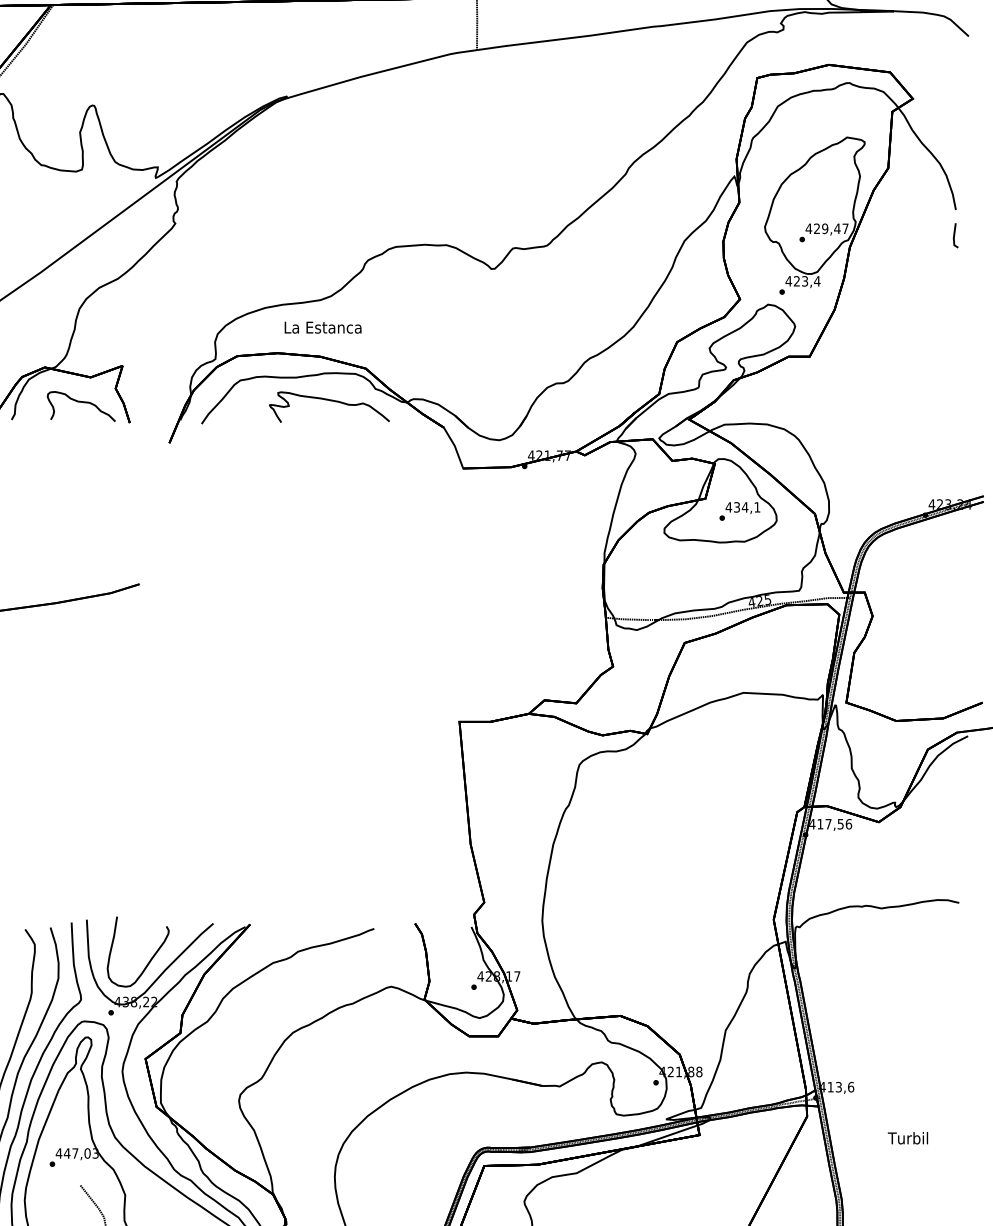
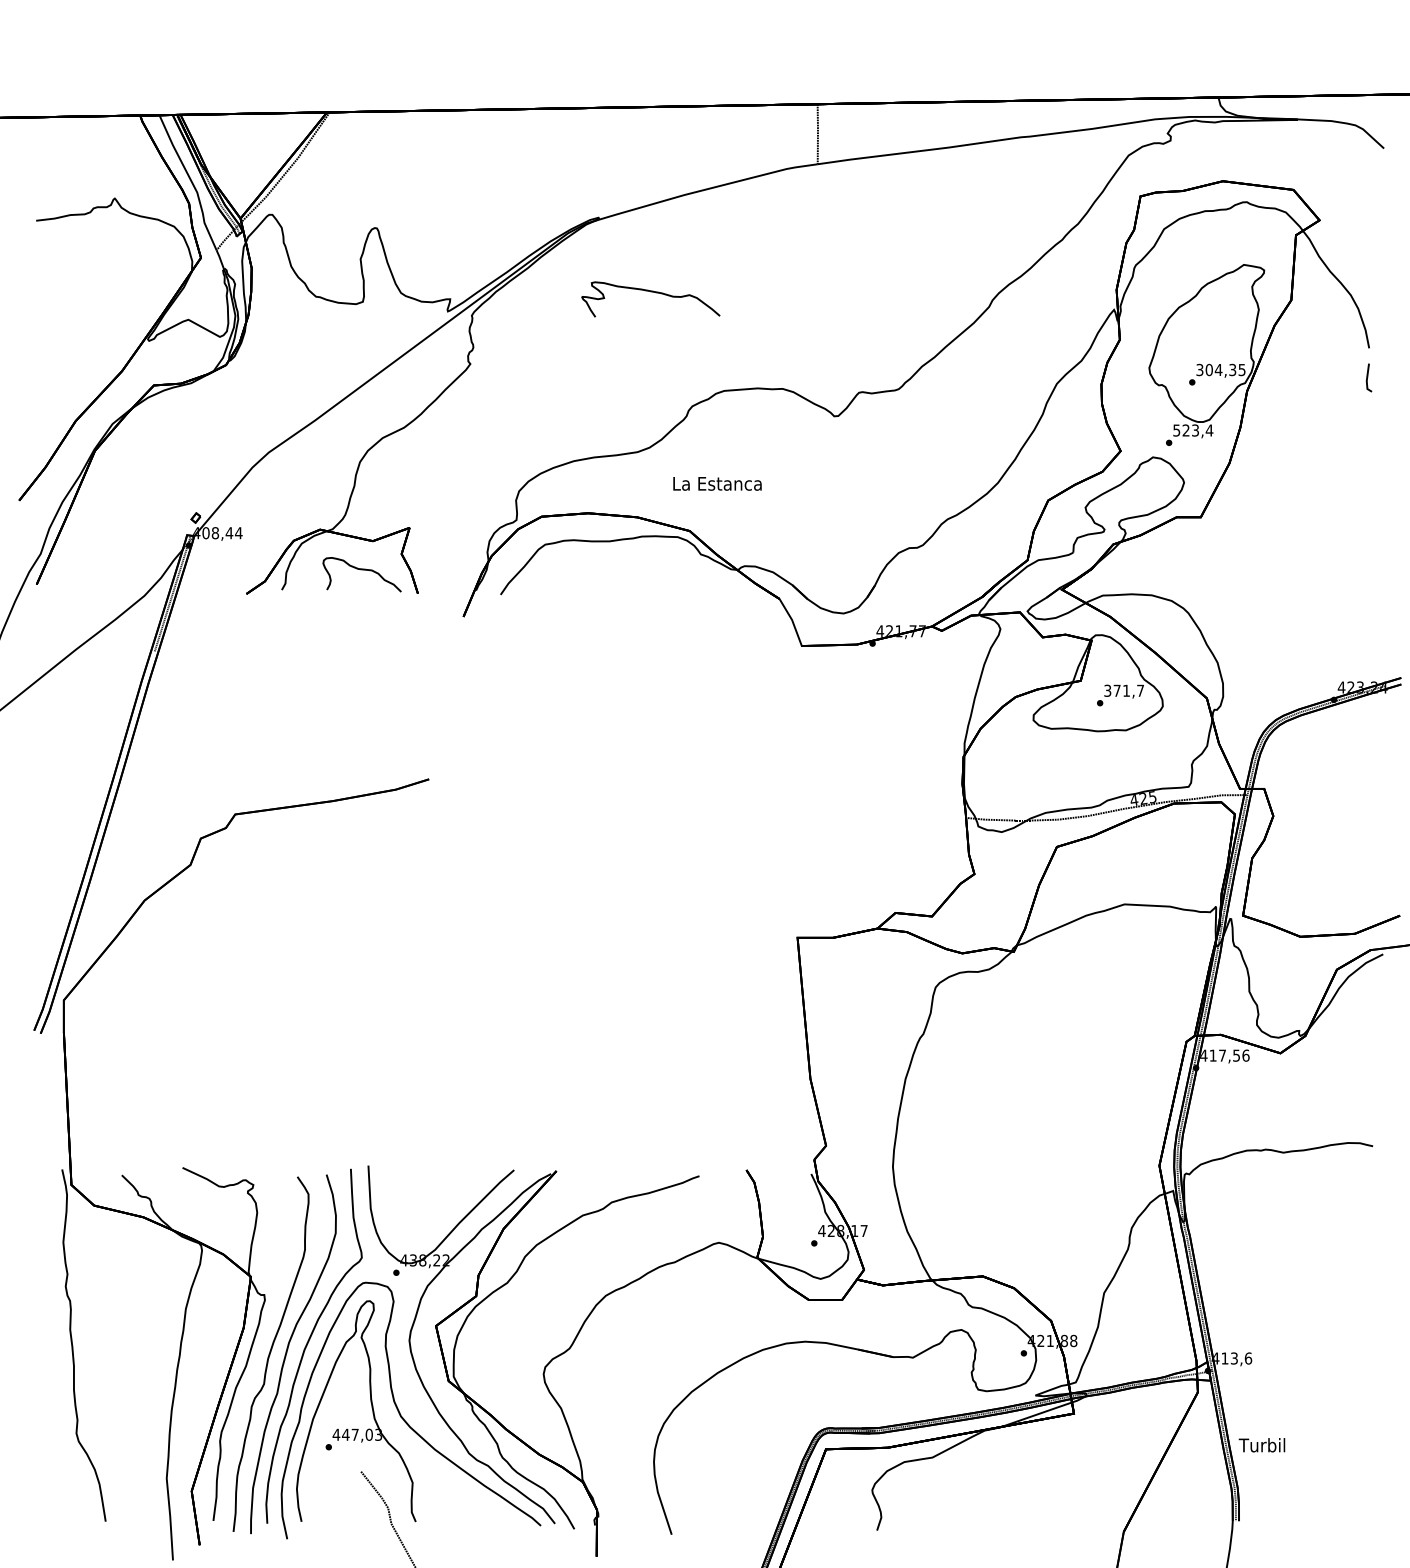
text: (826, 228) -> (1220, 369), 429,47 -> 304,35
text: (788, 281) -> (1176, 430), 423,4 -> 523,4
text: (323, 327) -> (717, 483), moved
curve: (329, 401) -> (650, 292), moved
text: (742, 507) -> (1123, 690), 434,1 -> 371,7
part: (149, 960) -> (440, 1212), removed
text: (907, 1138) -> (1261, 1445), moved

